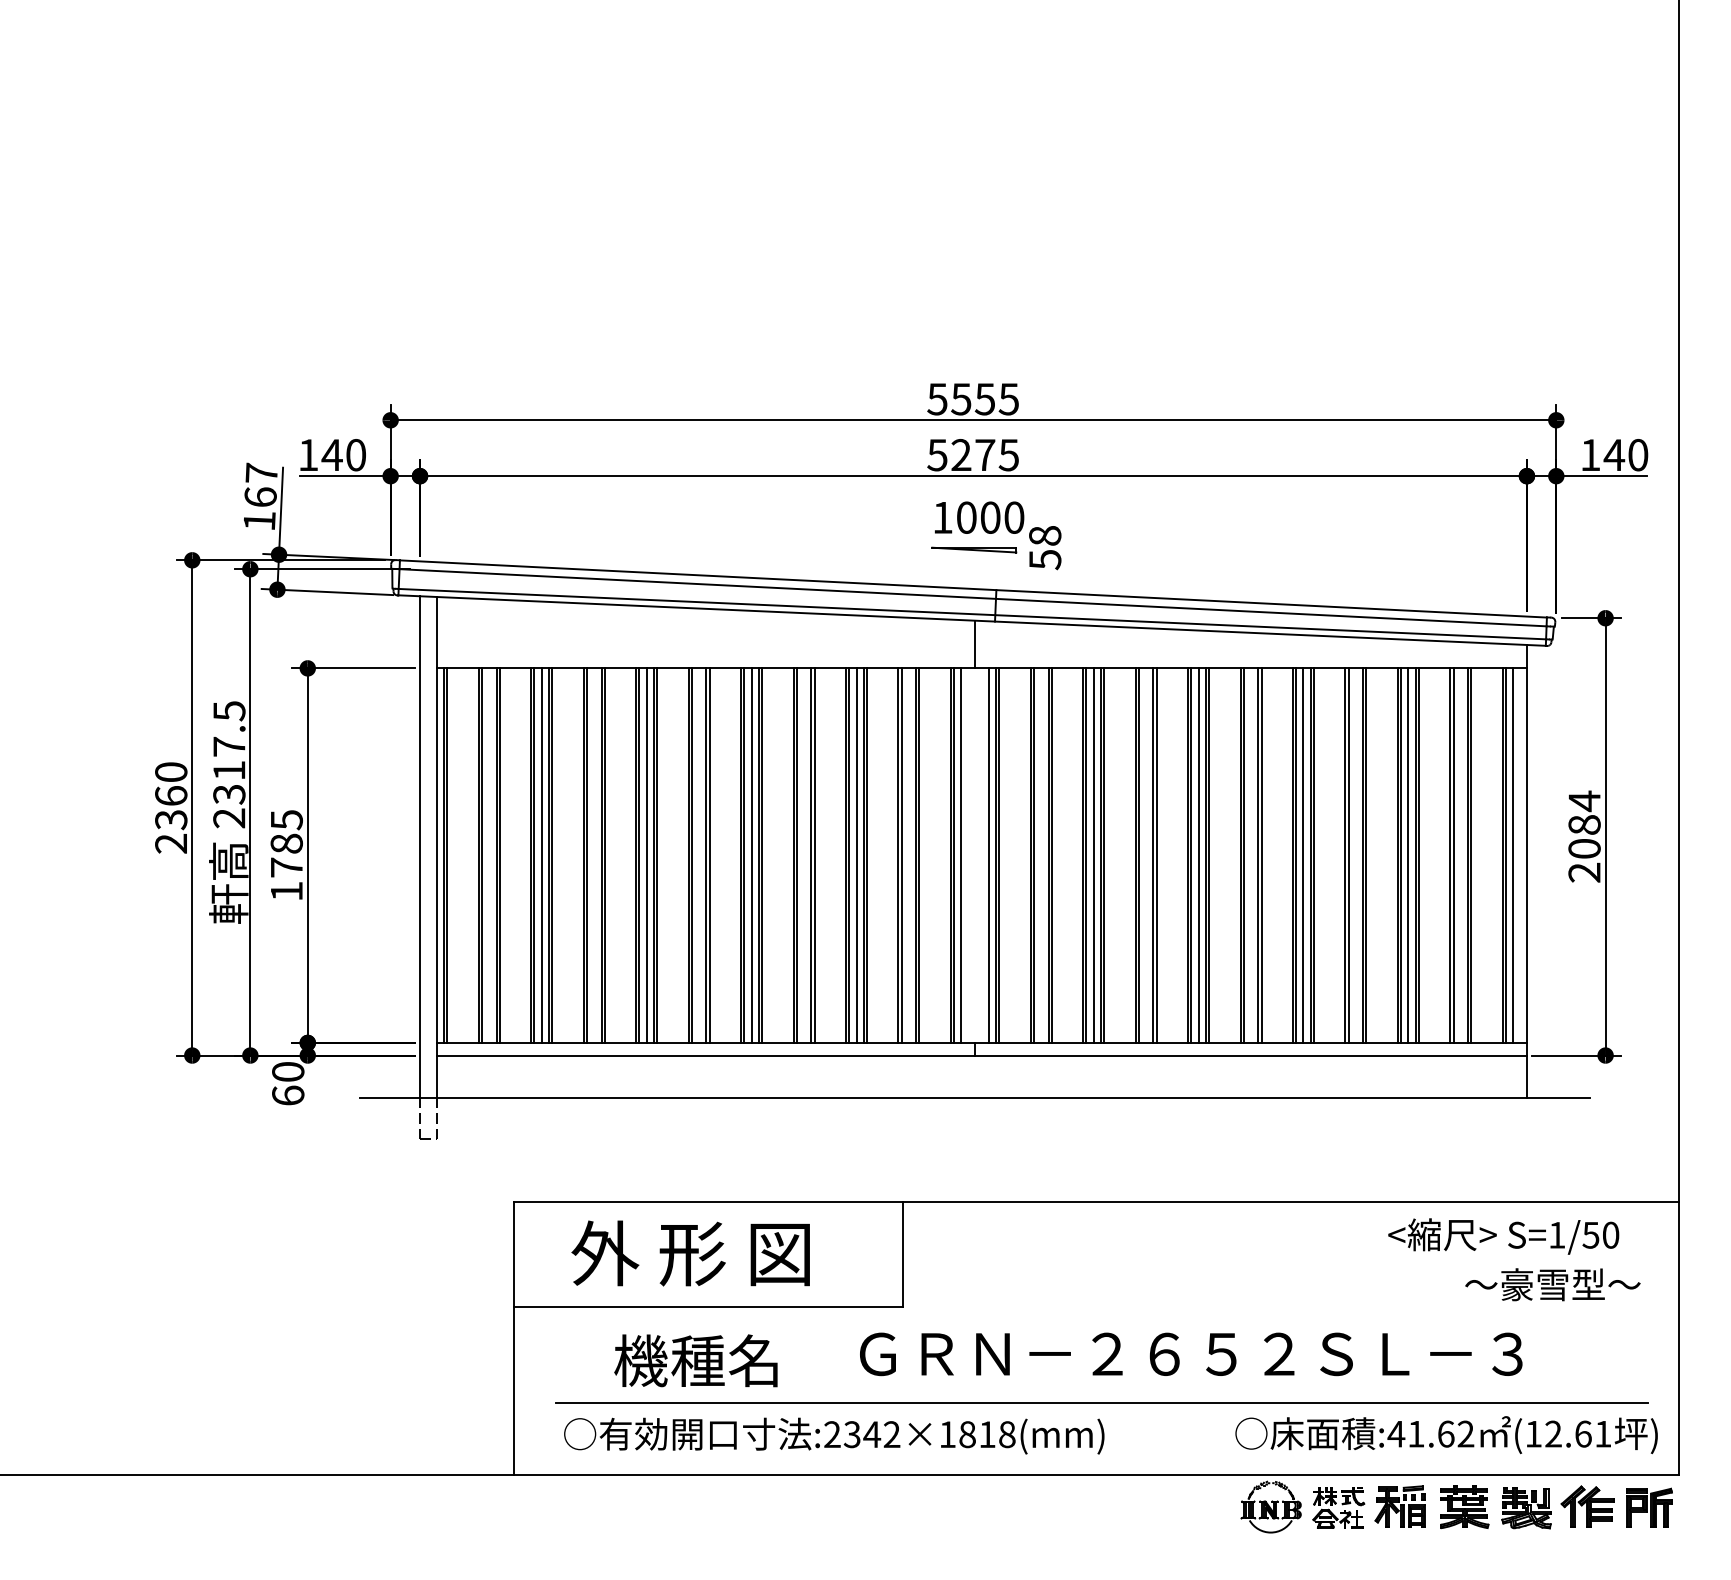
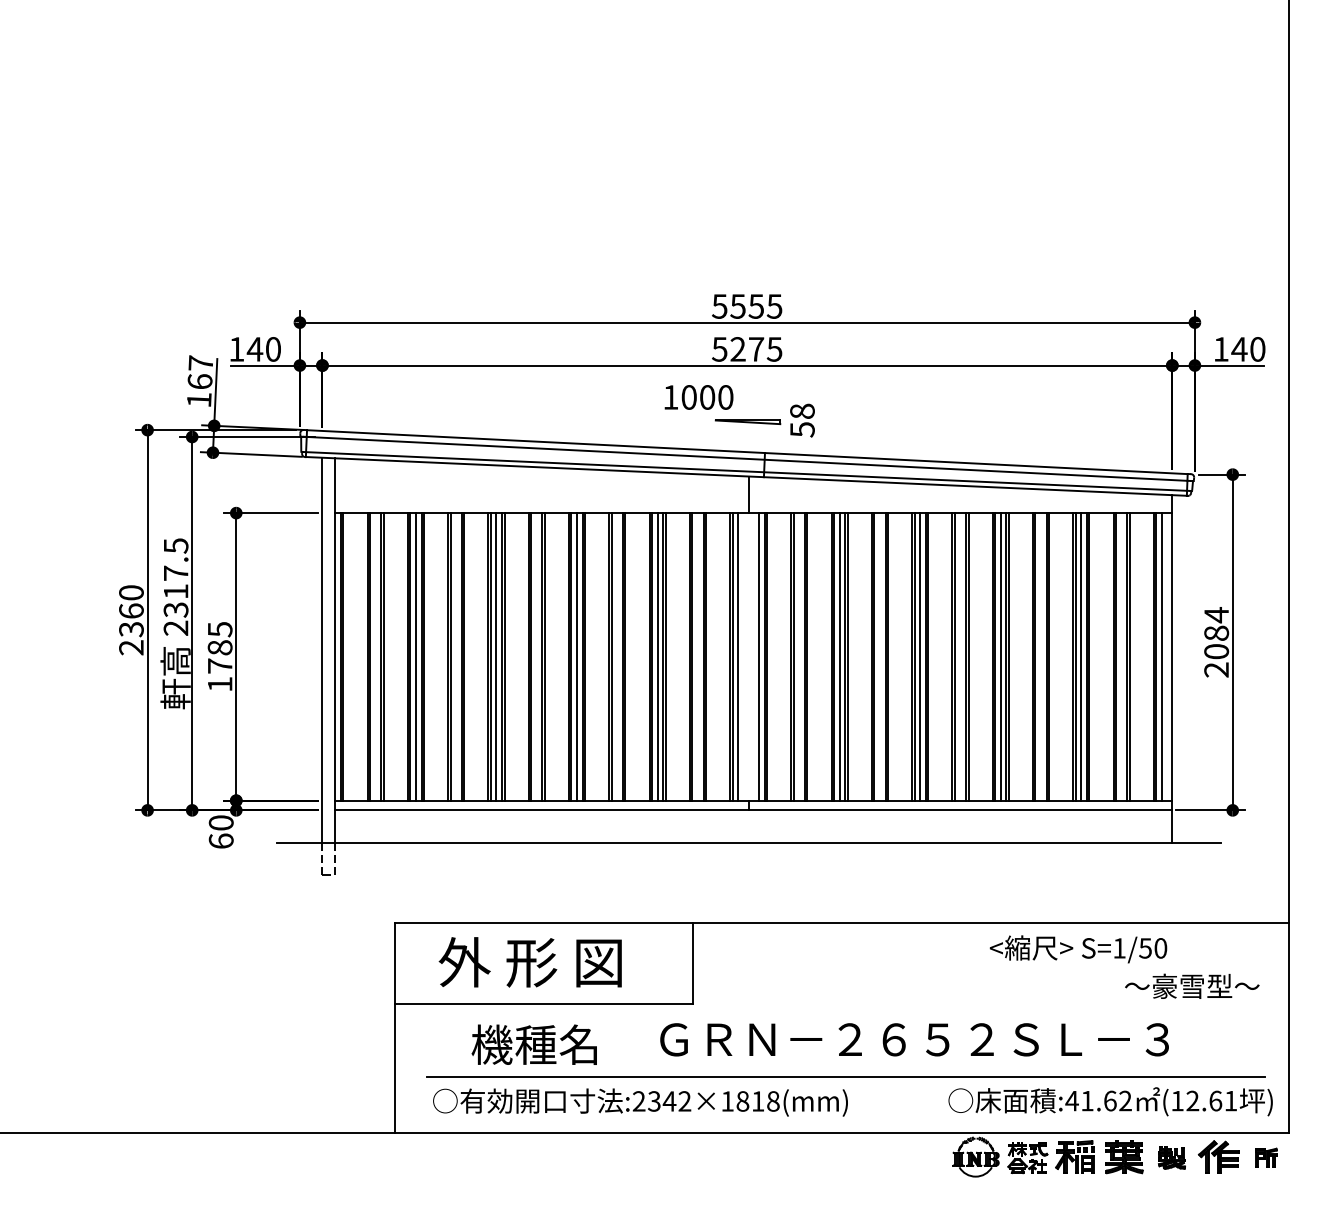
text: (979, 517) -> (699, 397), moved
text: (1503, 1236) -> (1078, 949), moved
part: (1649, 1507) -> (1266, 1157), size x0.6
part: (1526, 1508) -> (1172, 1158), size x0.7

